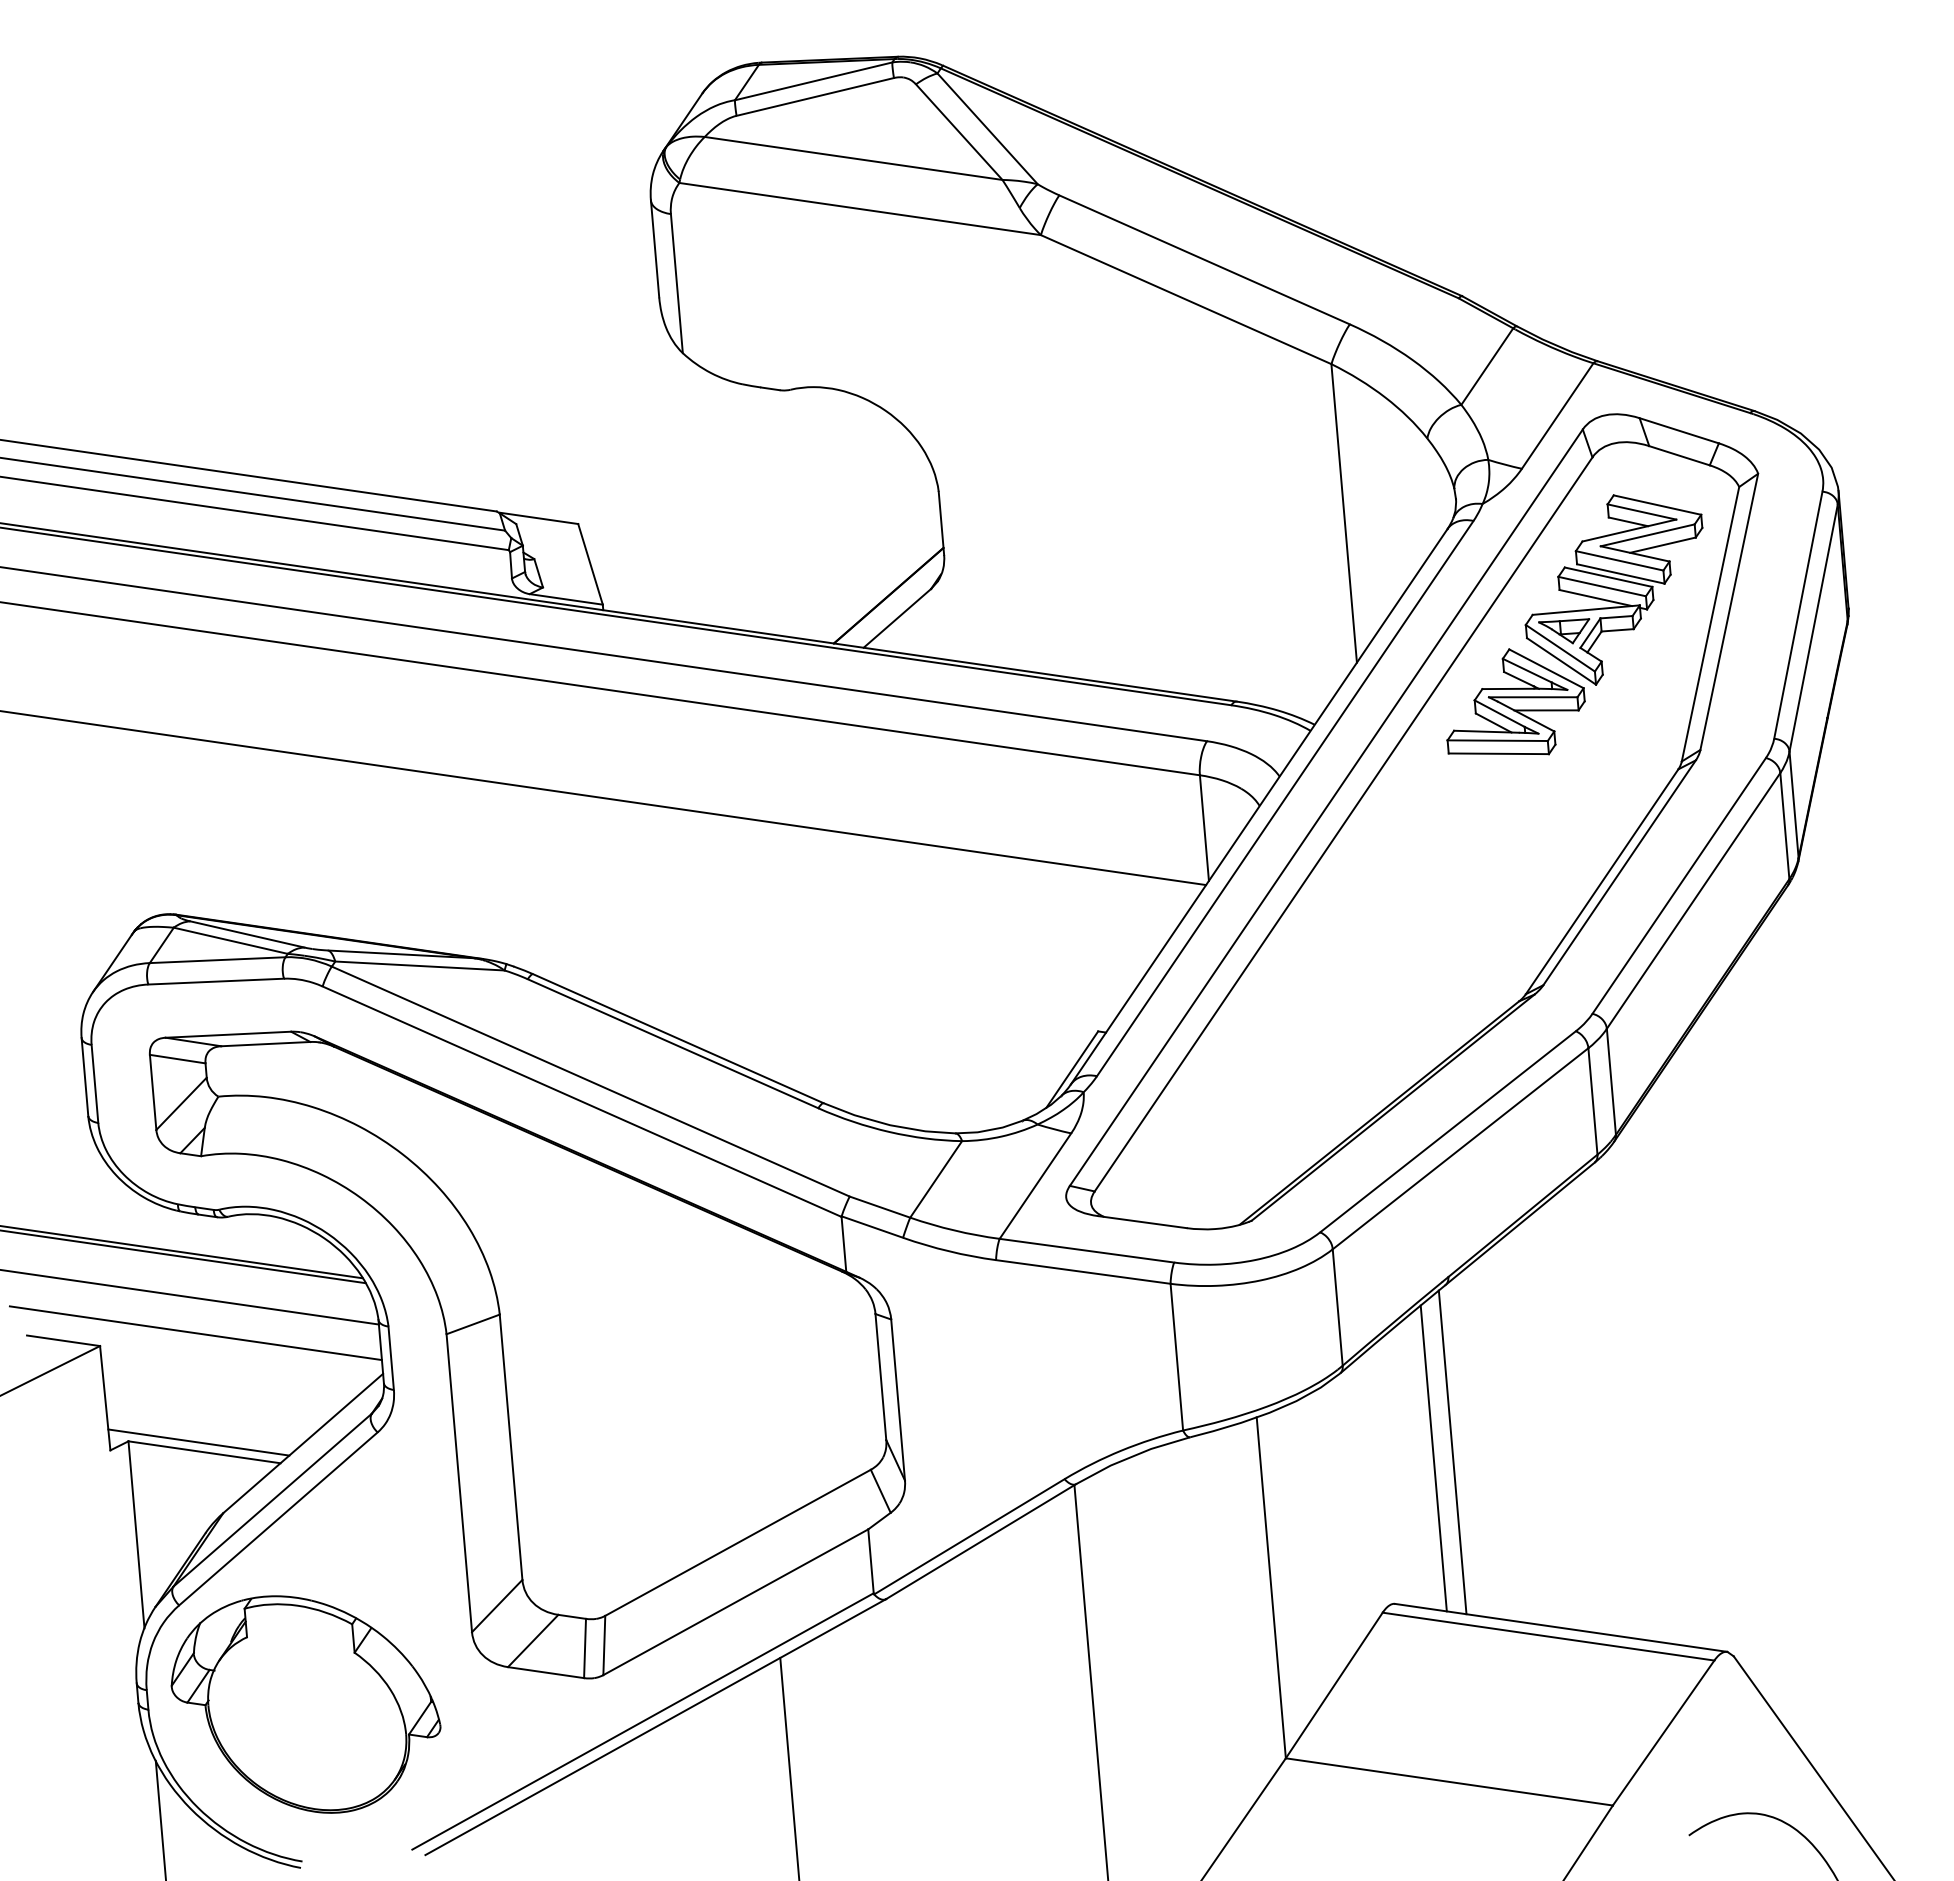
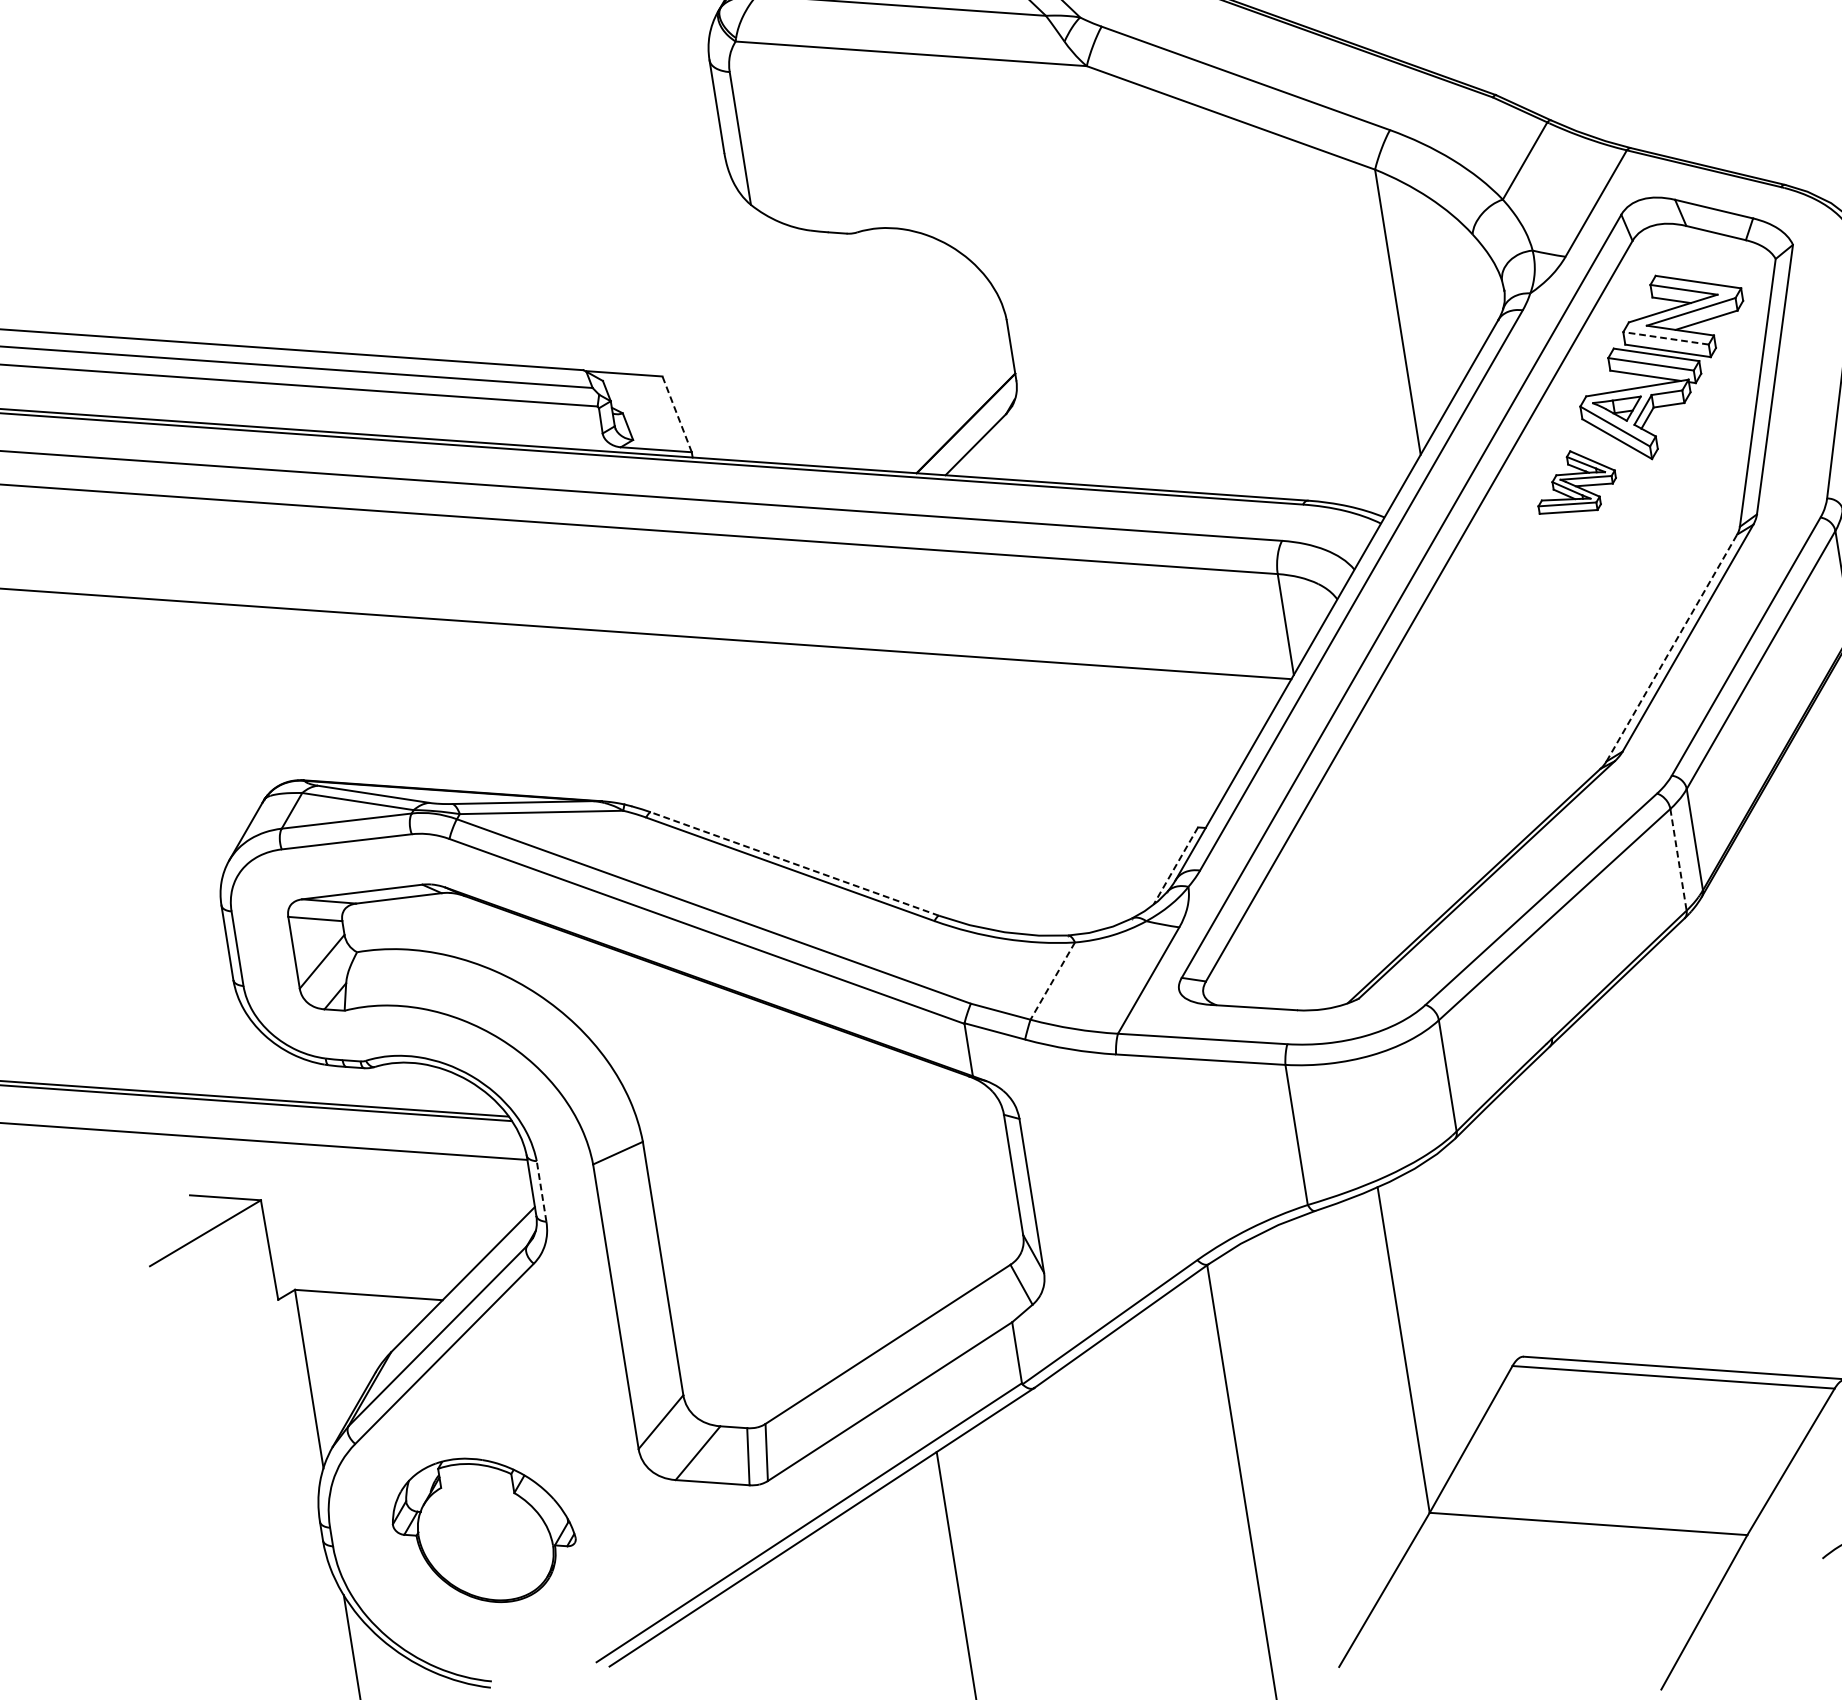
line: (1619, 560) -> (1665, 338), solid -> dashed
line: (590, 563) -> (677, 413), solid -> dashed
part: (1515, 701) -> (1575, 480), size x0.6
line: (1602, 881) -> (1672, 647), solid -> dashed
line: (678, 1038) -> (795, 863), solid -> dashed
line: (1072, 1070) -> (1176, 866), solid -> dashed
line: (1592, 1101) -> (1678, 859), solid -> dashed
line: (935, 1179) -> (1052, 981), solid -> dashed
line: (195, 1333) -> (351, 1181), removed
line: (391, 1358) -> (541, 1191), solid -> dashed
line: (198, 1442) -> (362, 1286), removed
line: (1452, 1452) -> (1568, 1207), removed
line: (1433, 1458) -> (1550, 1214), removed
part: (305, 1704) -> (483, 1530), size x0.7

